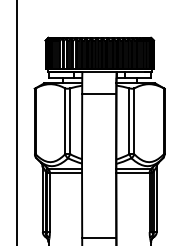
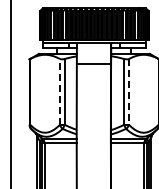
line: (65, 121) -> (60, 92), solid -> dashed
line: (134, 121) -> (129, 92), solid -> dashed

